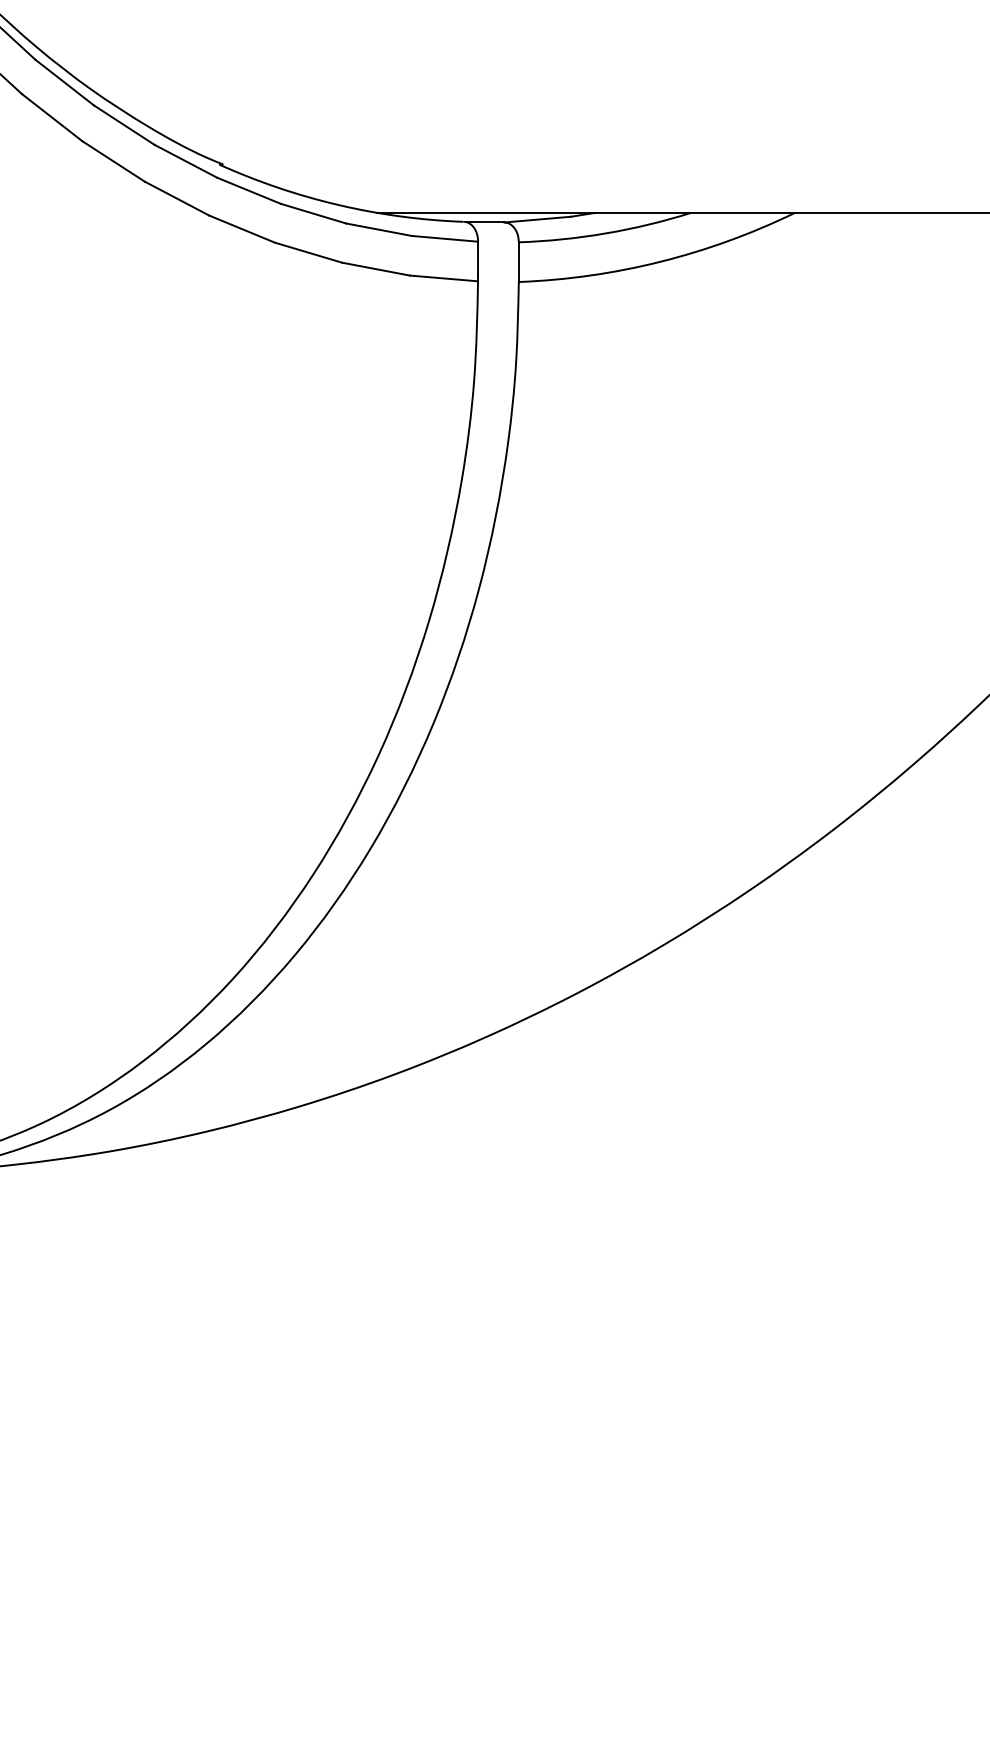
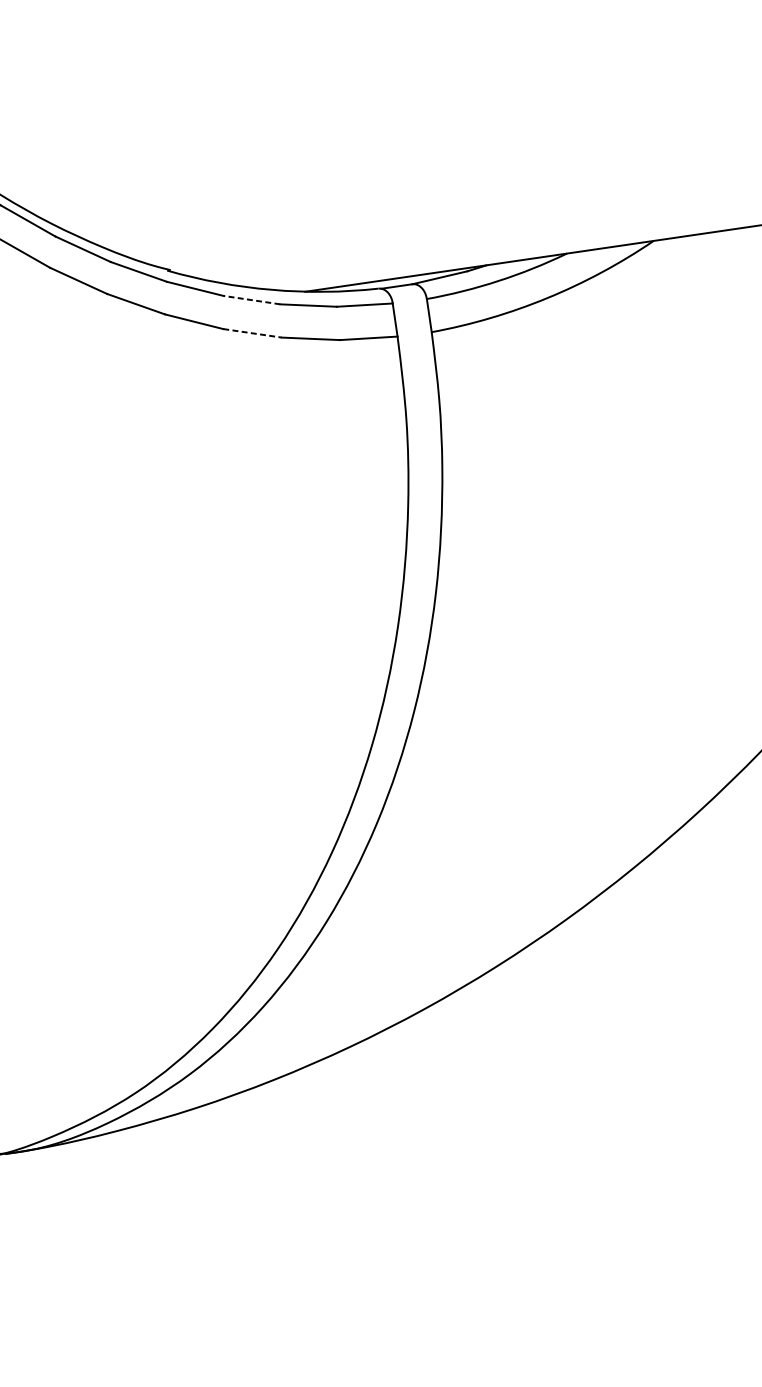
line: (313, 213) -> (251, 299), solid -> dashed
line: (309, 252) -> (253, 333), solid -> dashed

